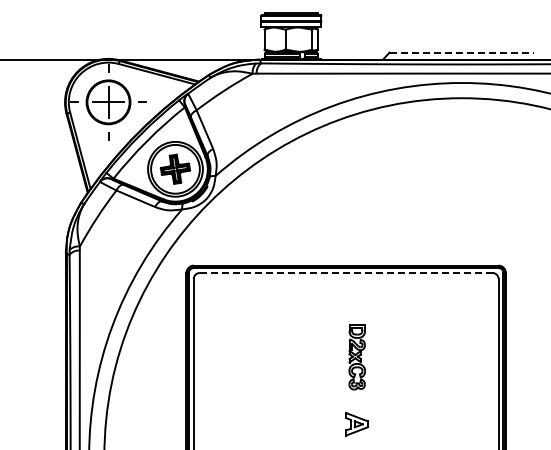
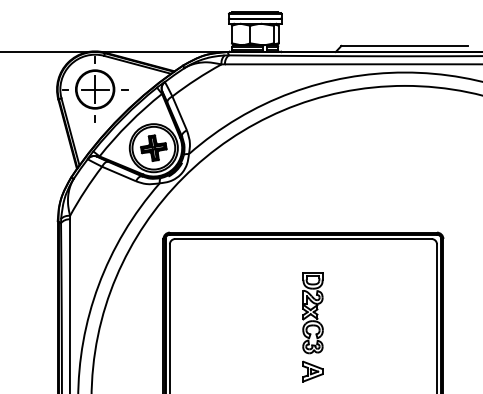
line: (462, 52) -> (405, 45), dashed -> solid
line: (345, 272) -> (302, 238), dashed -> solid
part: (357, 357) -> (313, 313), size x1.43

